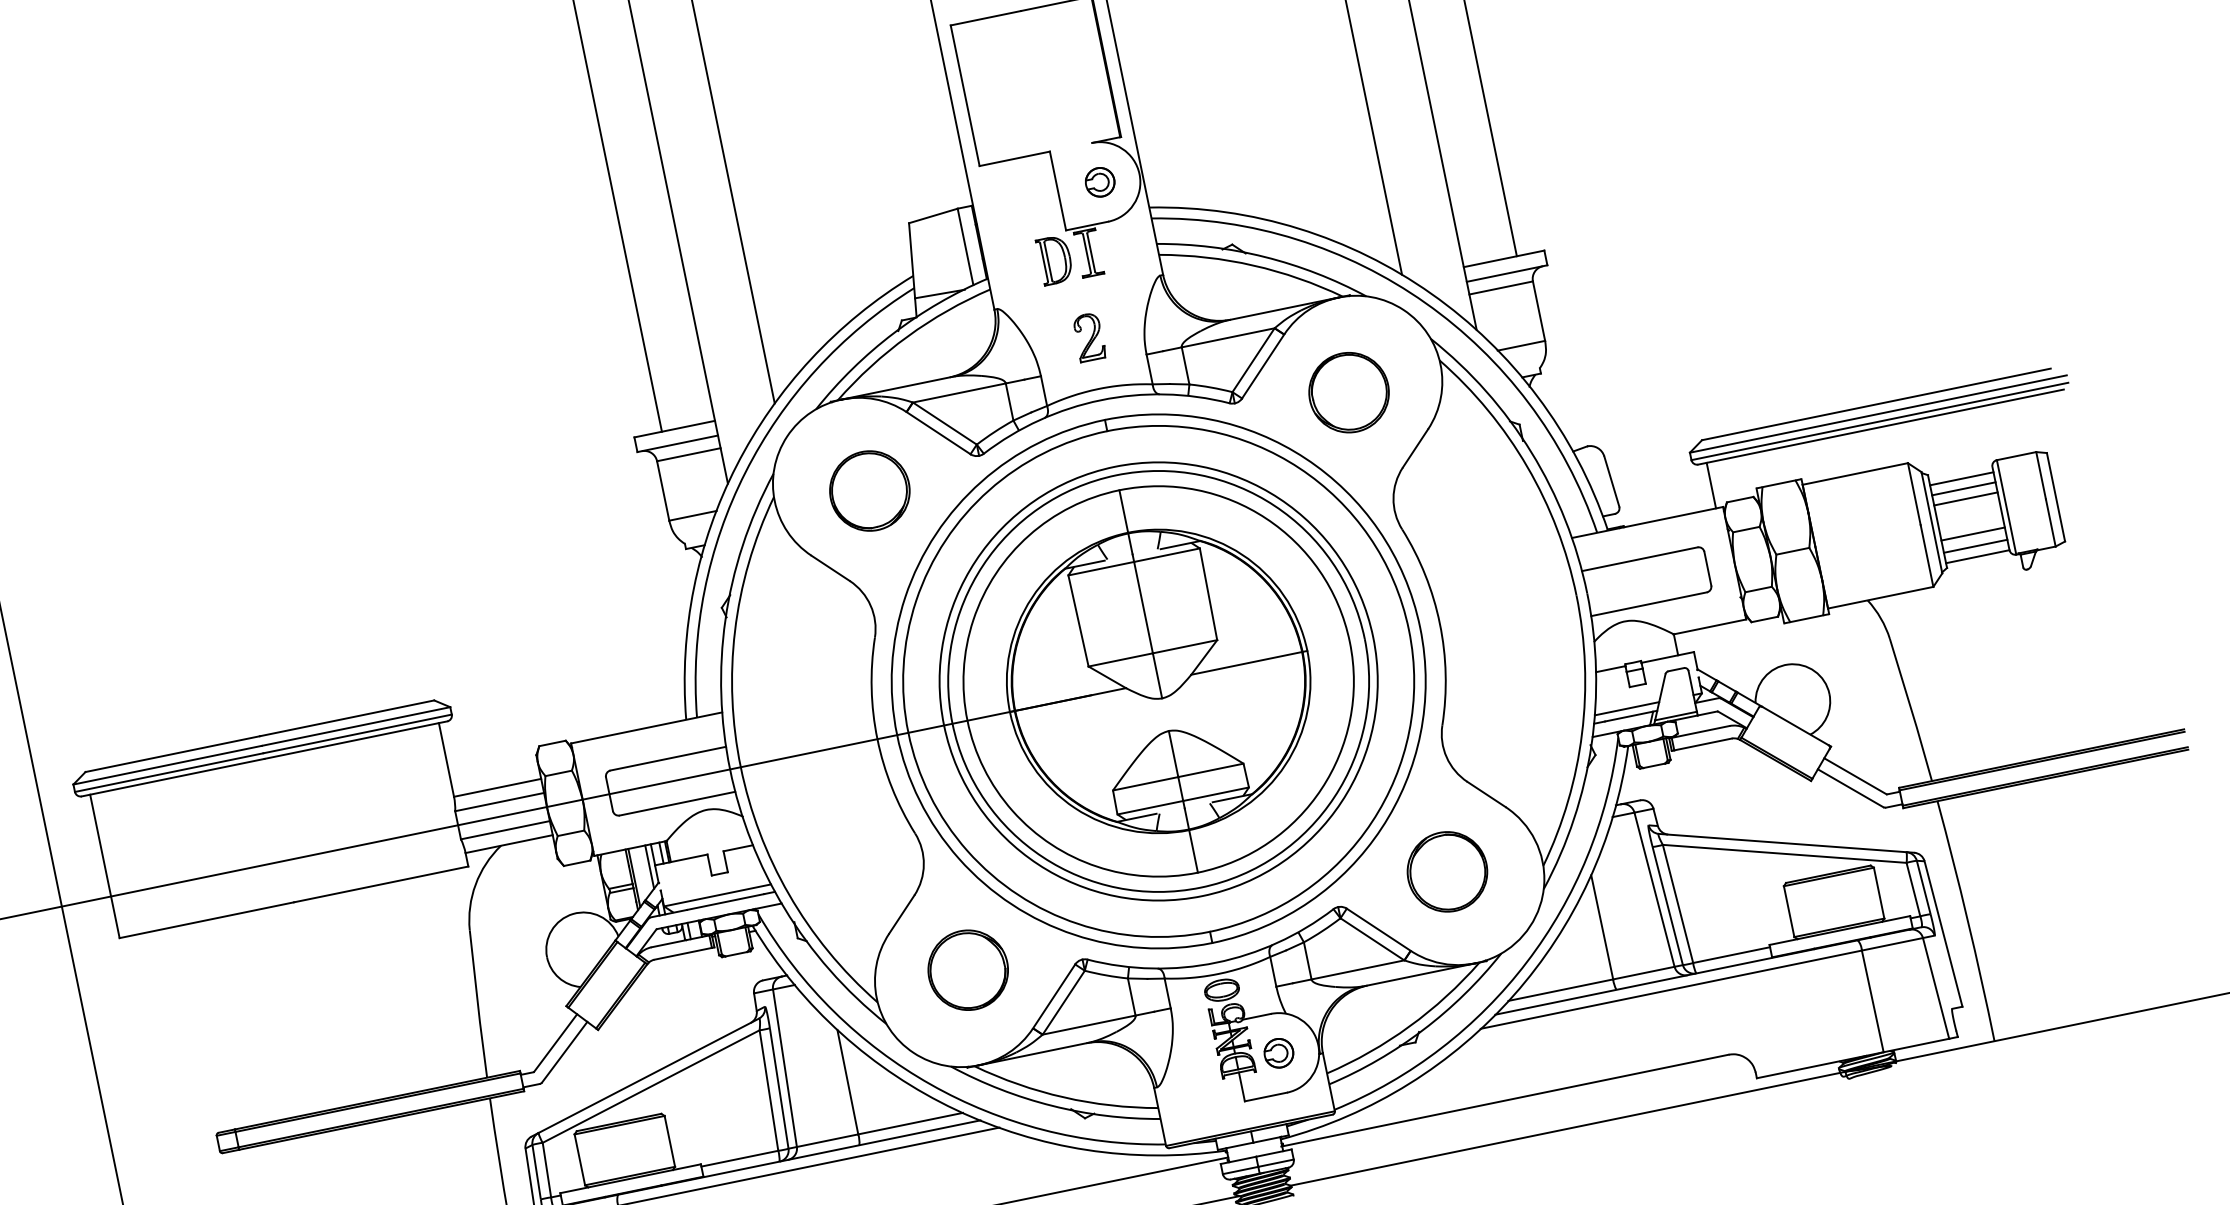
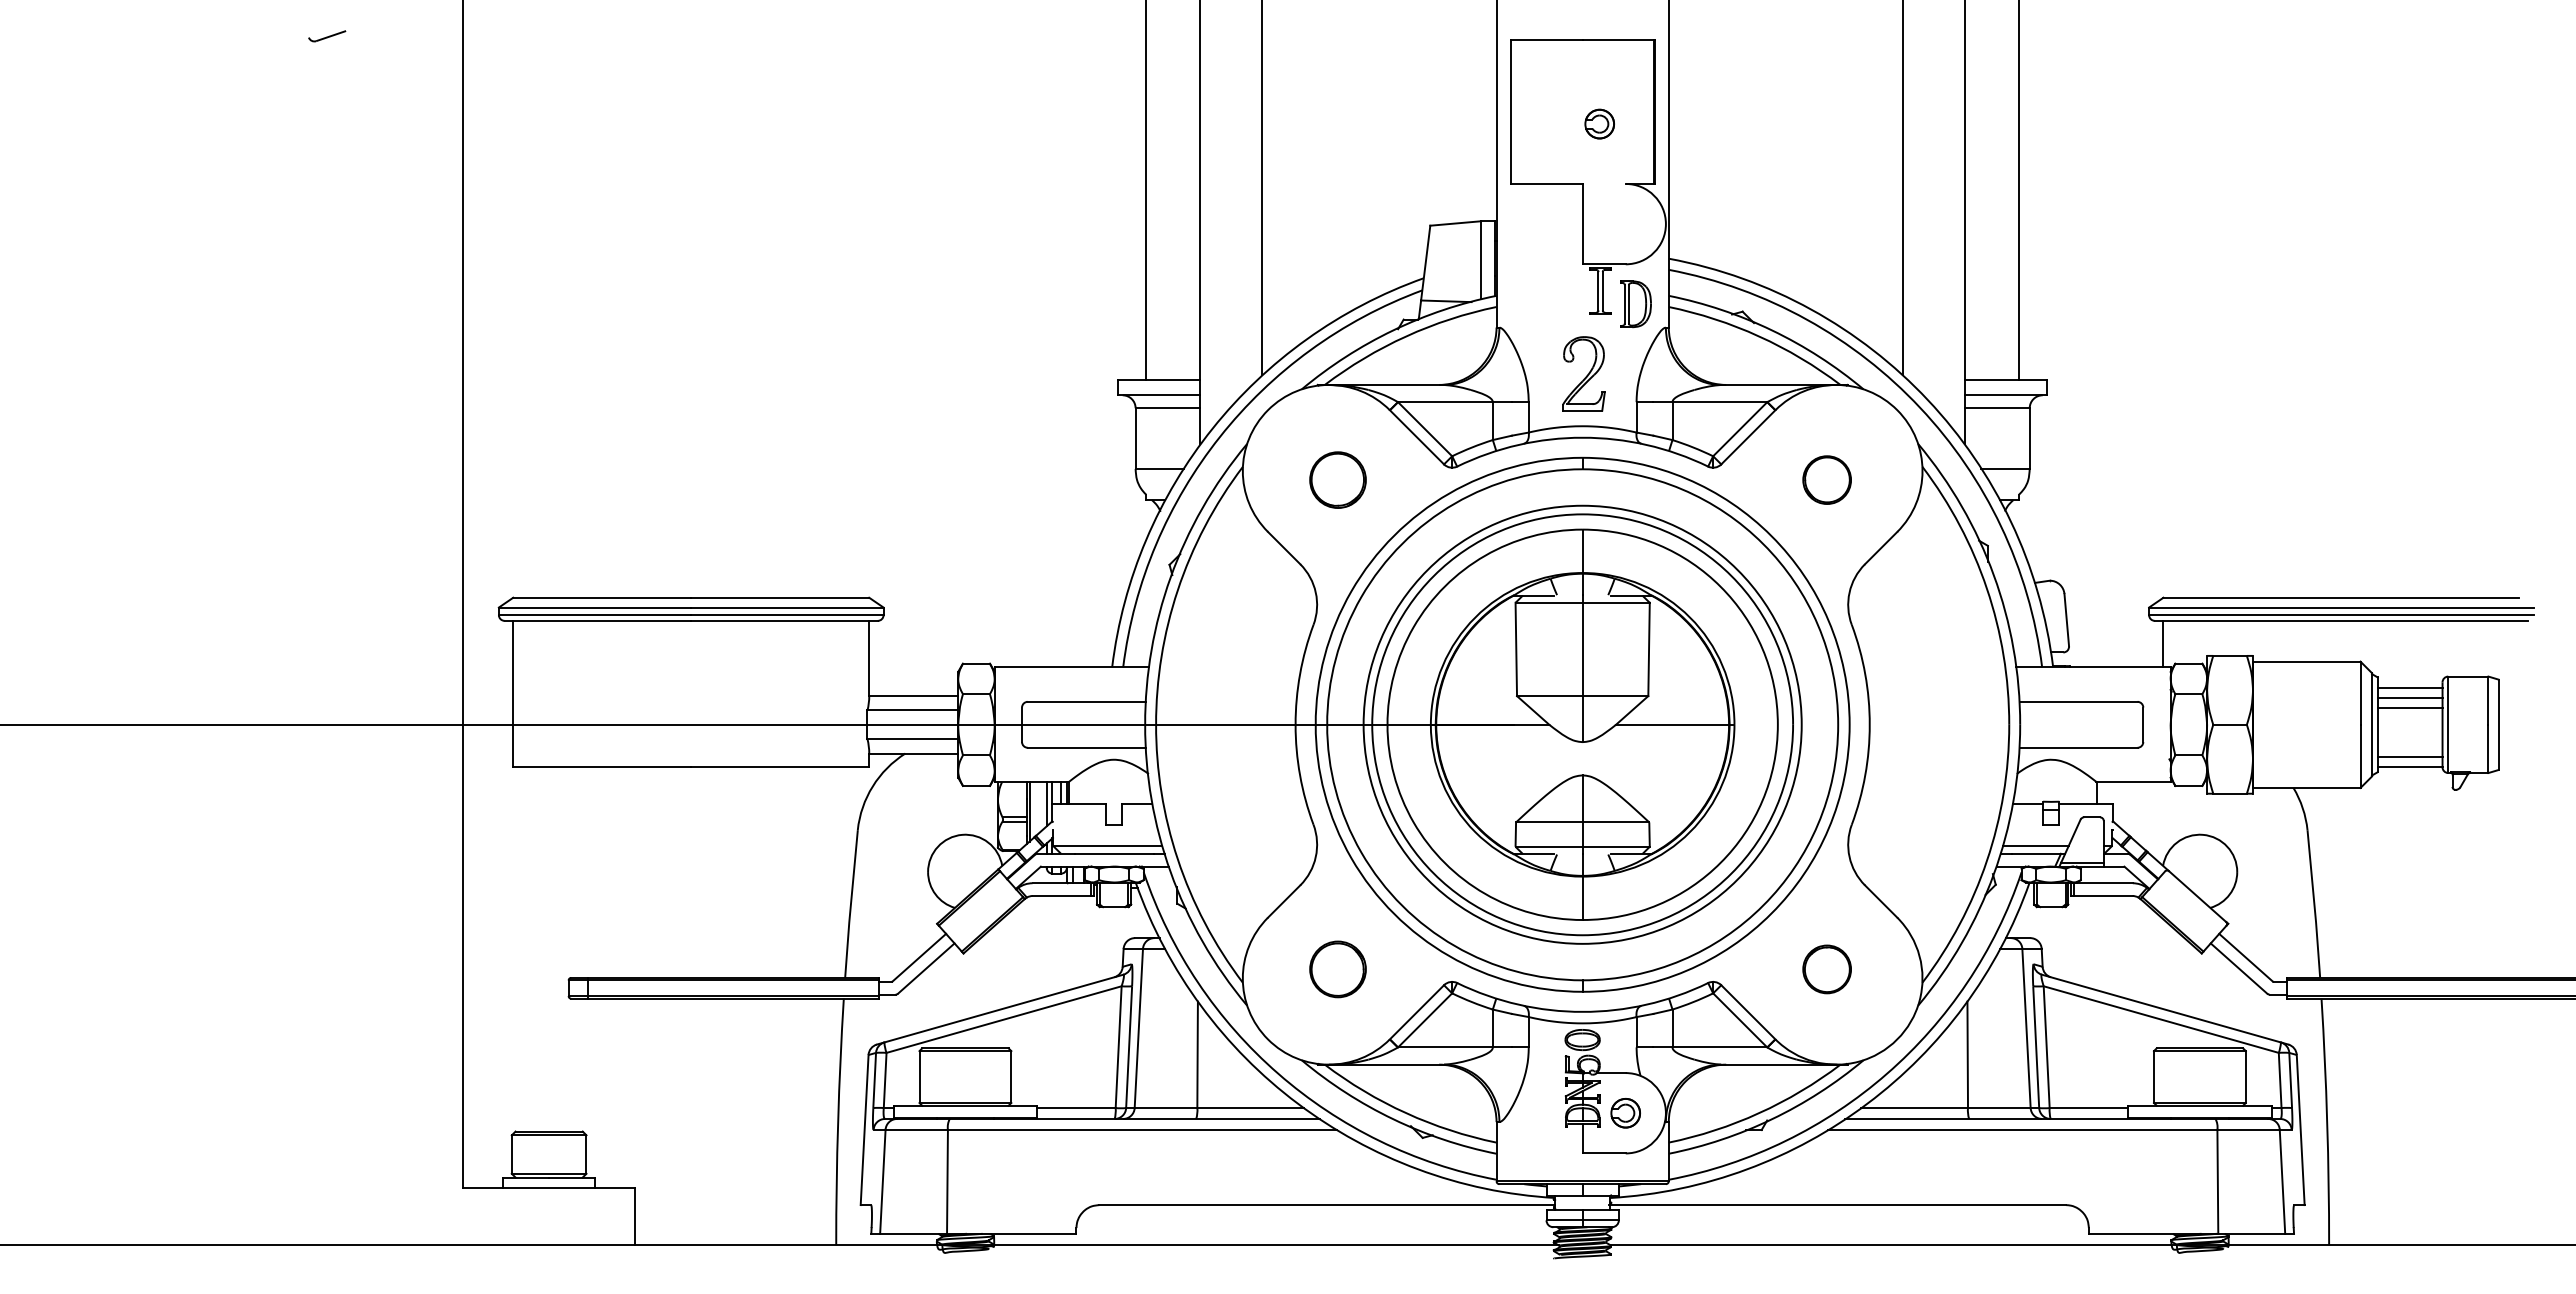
part: (1099, 181) -> (1599, 123), moved
part: (1054, 260) -> (1635, 304), moved
part: (1088, 337) -> (1583, 373), size x1.6
part: (1348, 392) -> (1826, 479), size x0.6
part: (869, 490) -> (1337, 479), size x0.7
line: (1972, 534) -> (2409, 744), removed
part: (1446, 872) -> (1826, 969), size x0.6
part: (967, 970) -> (1337, 969), size x0.7

